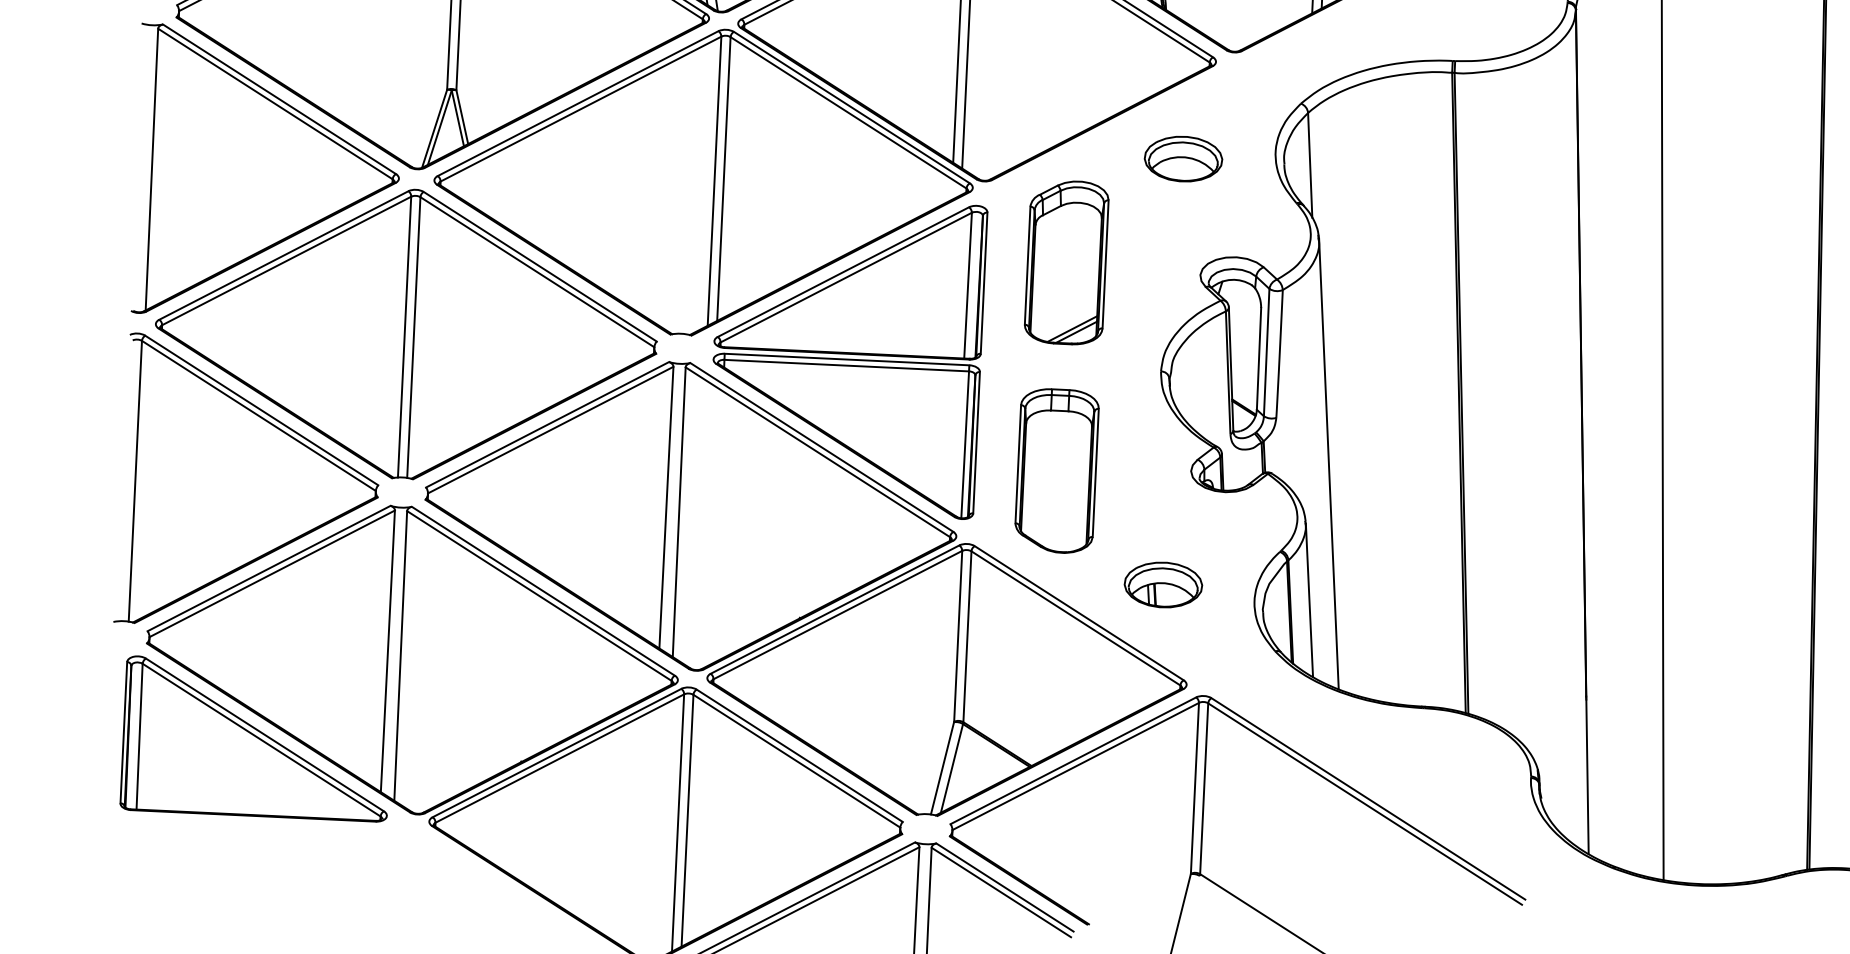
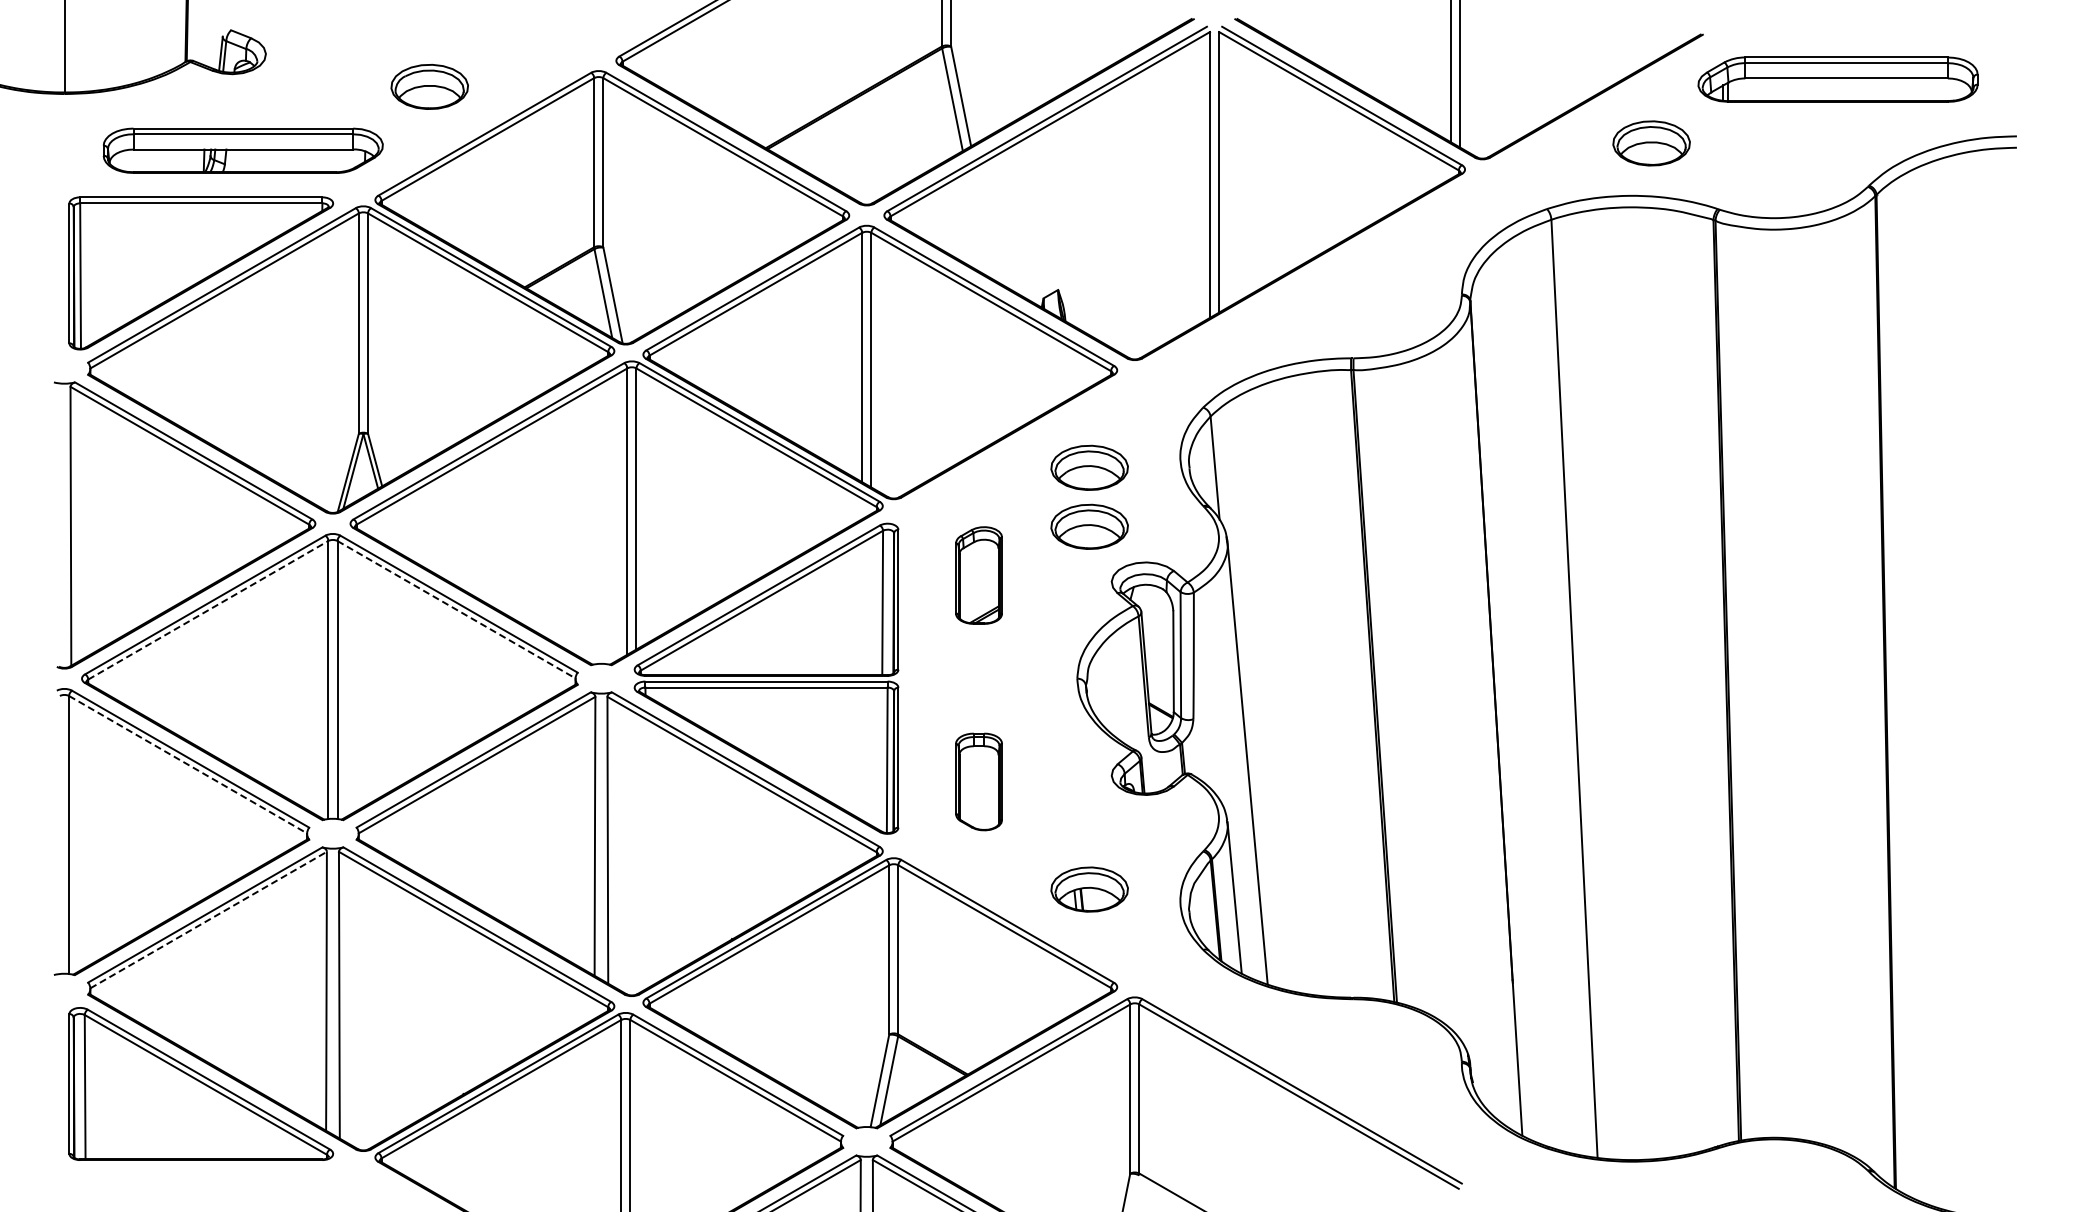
part: (1180, 218) -> (1089, 526), added
line: (286, 261) -> (208, 610), solid -> dashed
part: (1066, 262) -> (978, 575), size x0.6
line: (537, 271) -> (456, 609), solid -> dashed
line: (259, 415) -> (188, 764), solid -> dashed
part: (1056, 470) -> (978, 781), size x0.6
line: (272, 574) -> (208, 920), solid -> dashed

